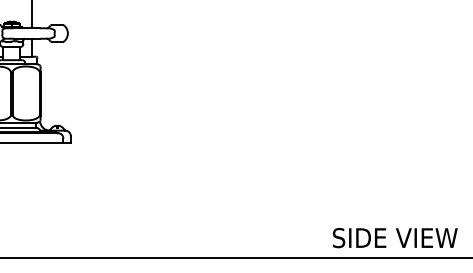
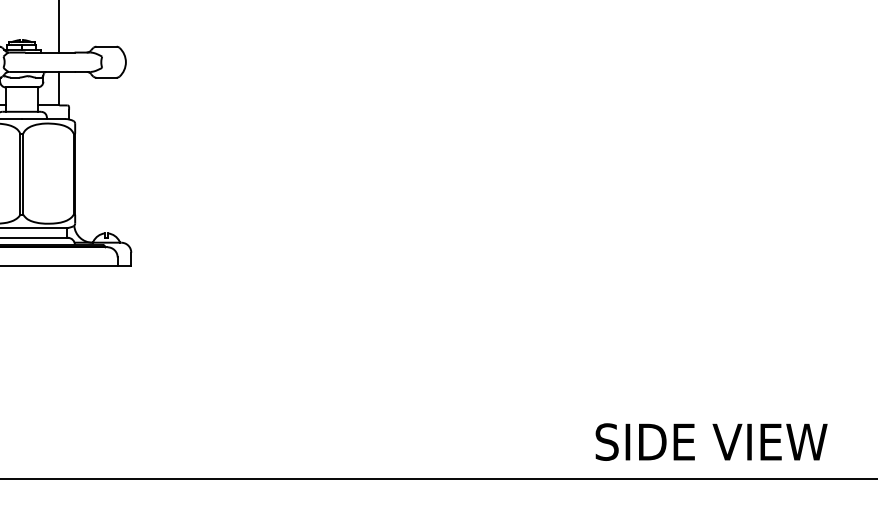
text: (395, 238) -> (711, 442), moved

